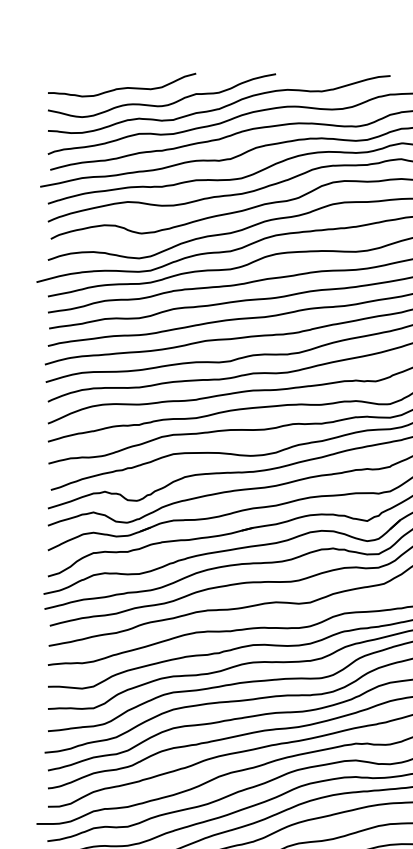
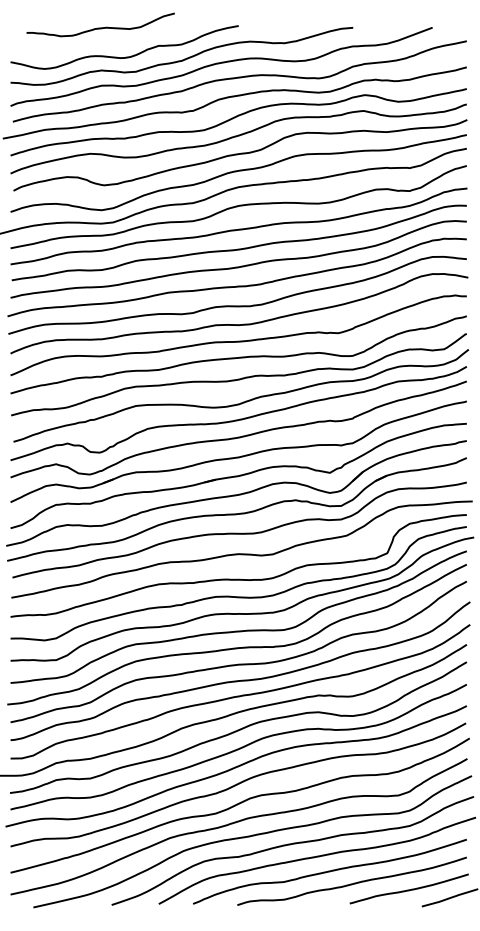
curve: (121, 87) -> (100, 27), moved

